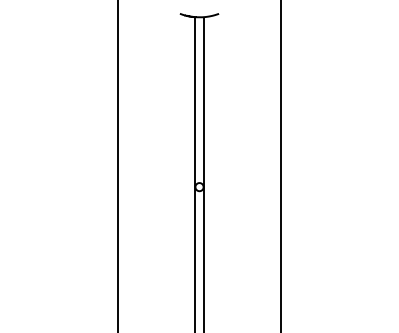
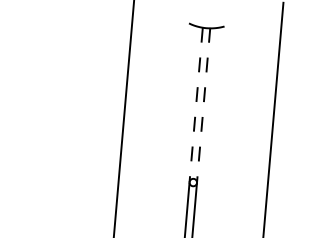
line: (195, 102) -> (196, 105), solid -> dashed
line: (203, 102) -> (203, 105), solid -> dashed

